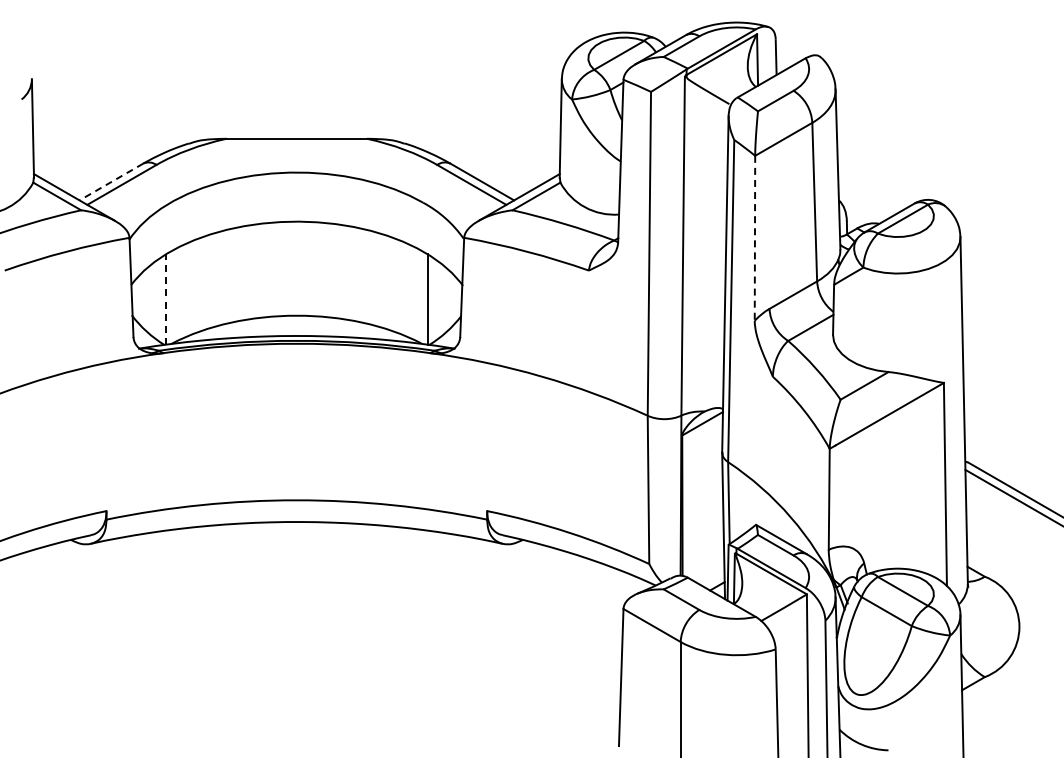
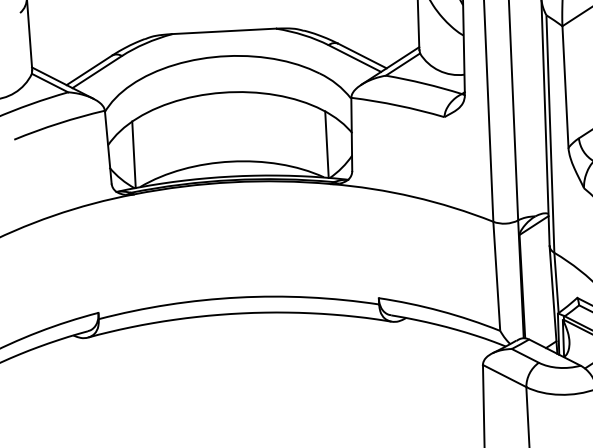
line: (111, 182) -> (89, 70), dashed -> solid
line: (754, 238) -> (565, 87), dashed -> solid
line: (165, 299) -> (133, 154), dashed -> solid

